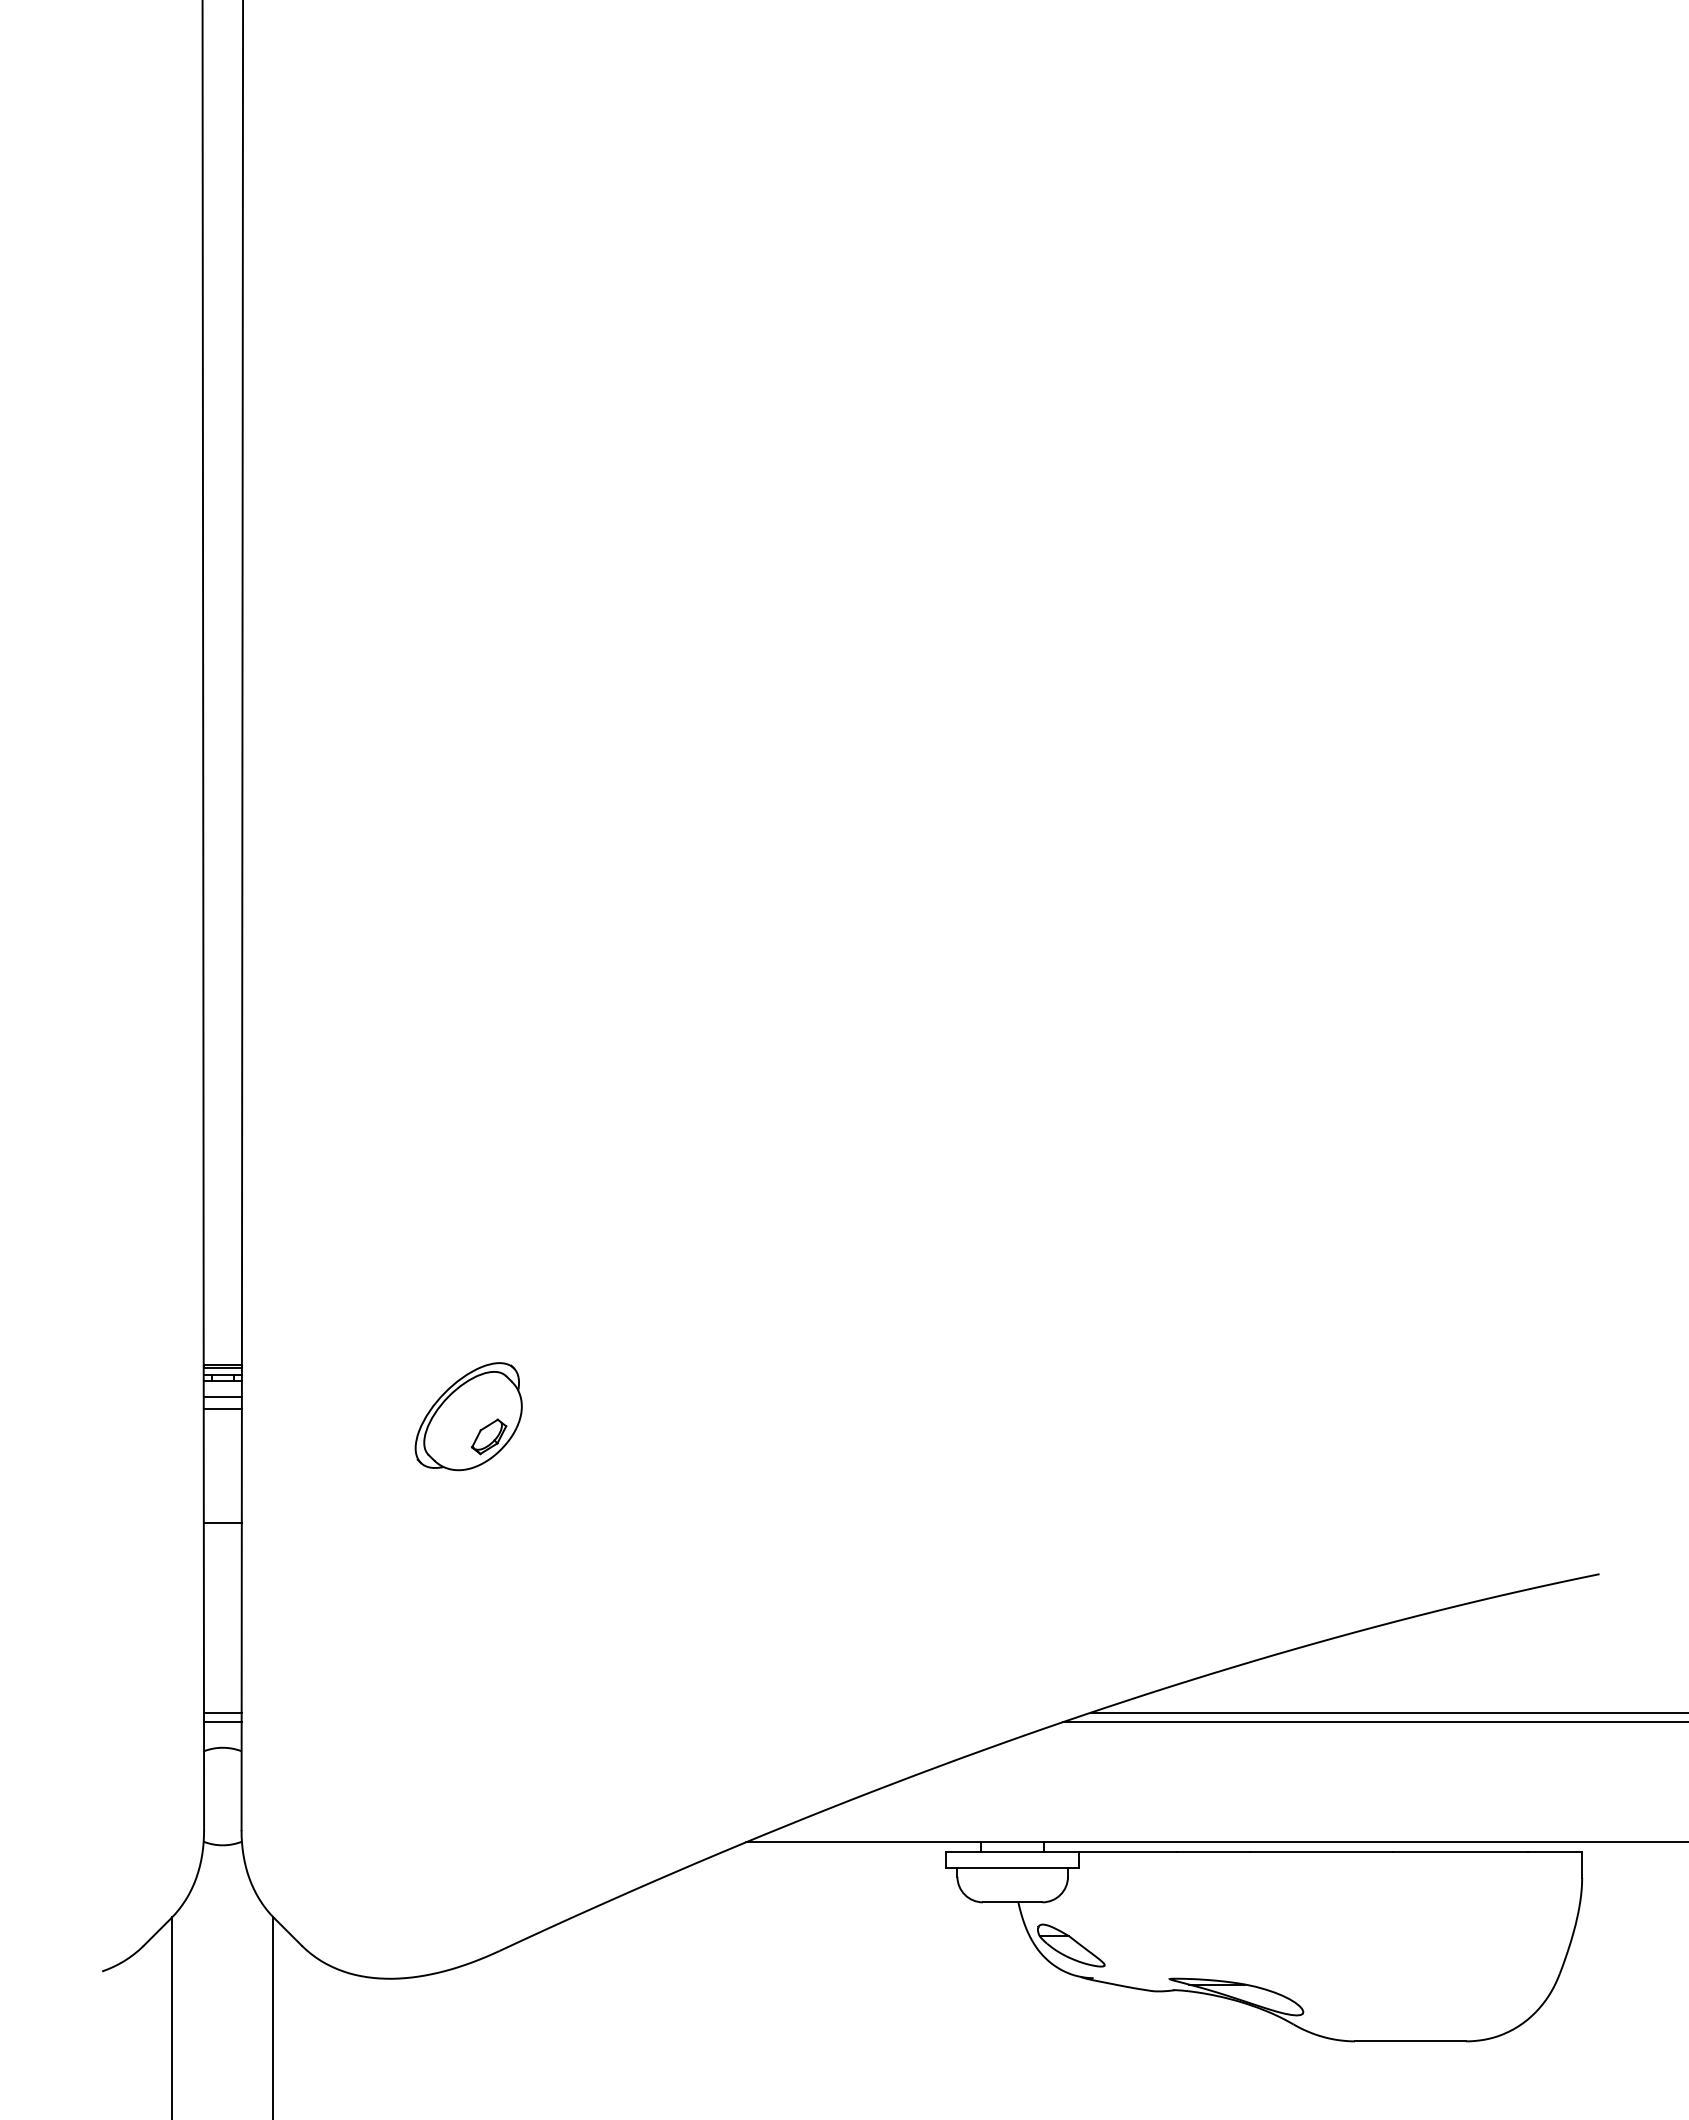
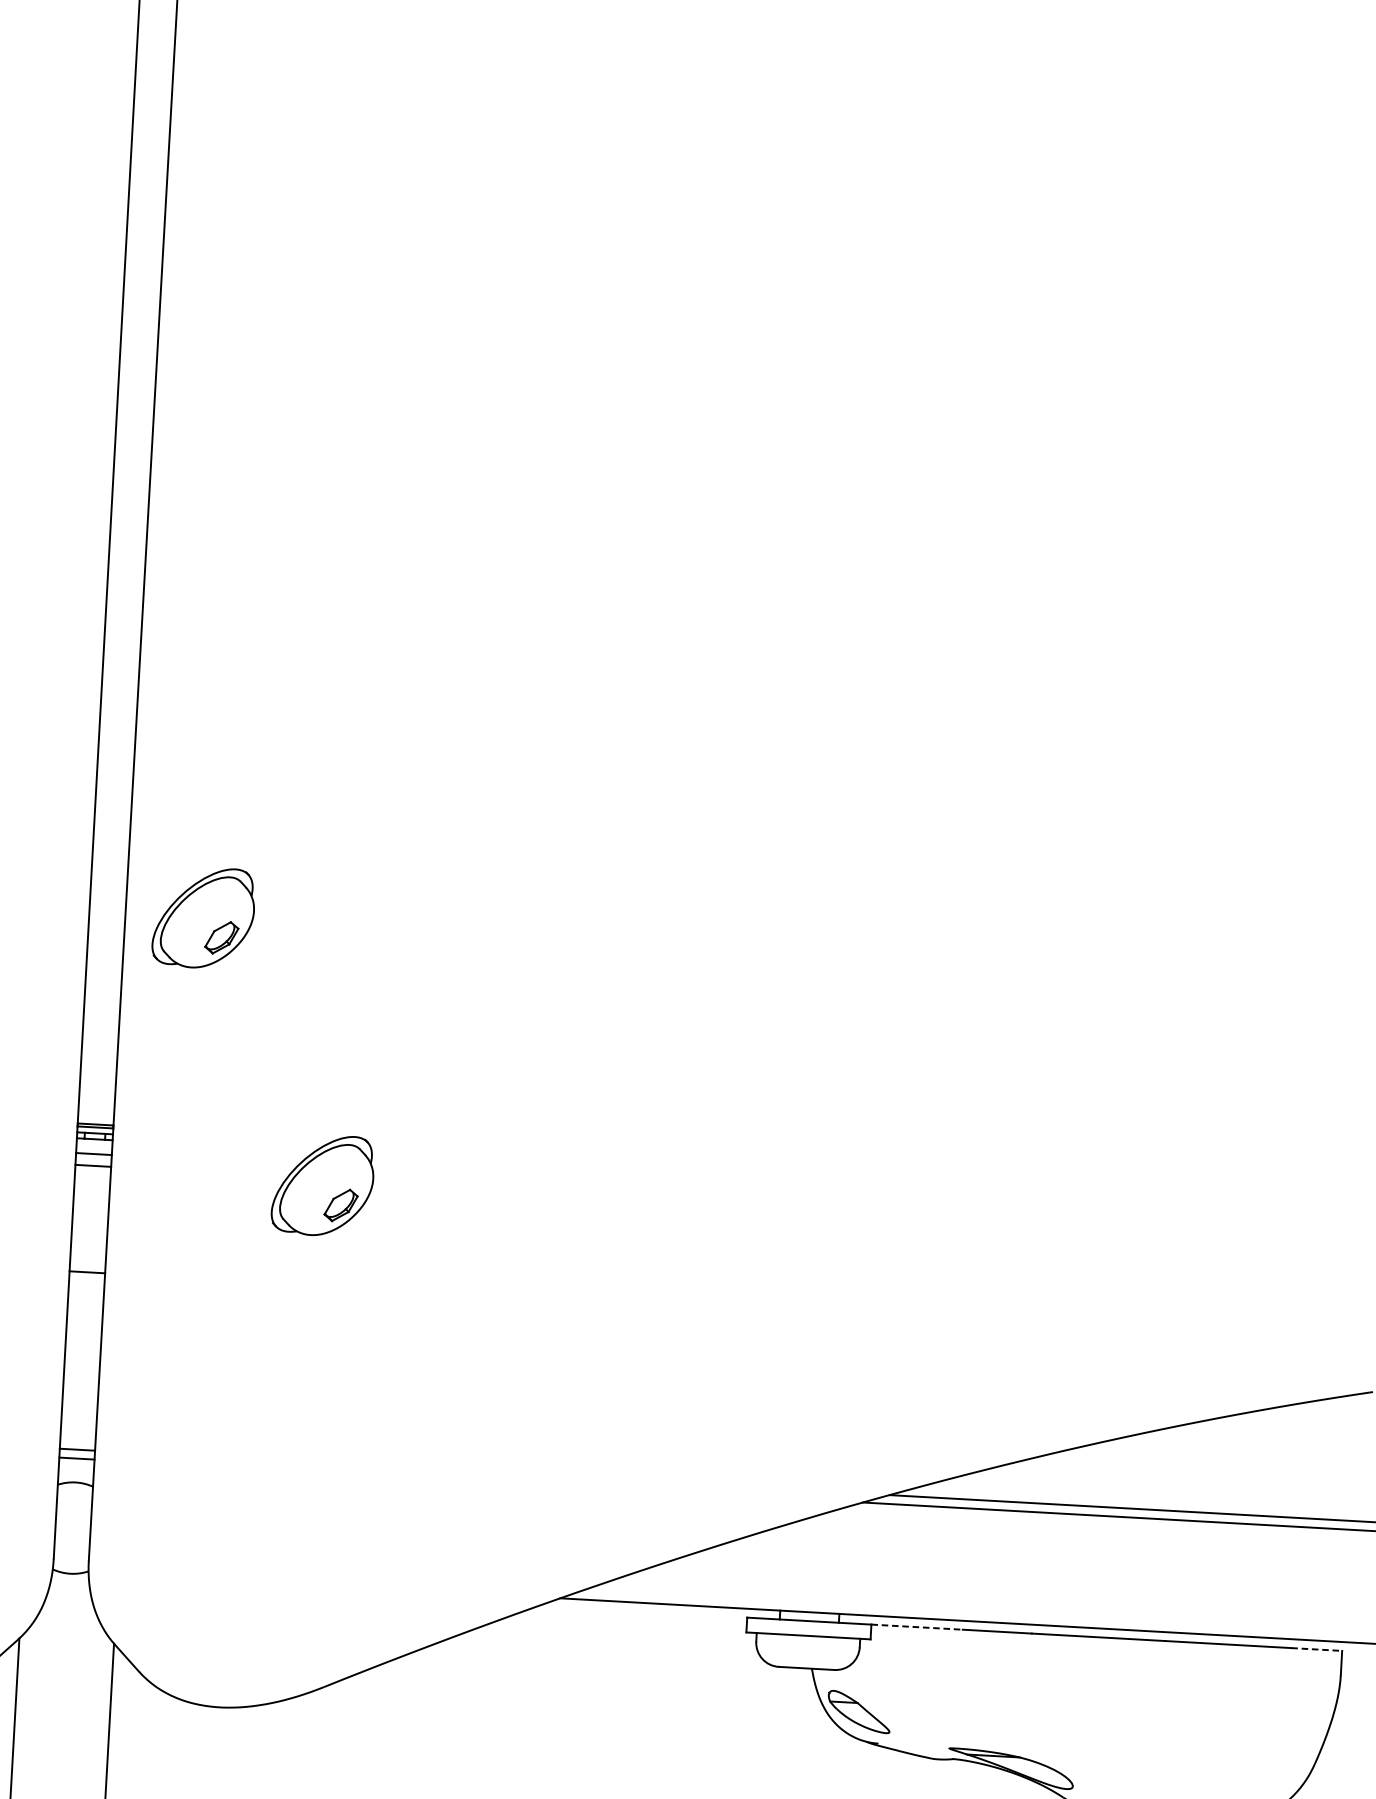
part: (325, 1138) -> (203, 917), added
line: (1127, 1851) -> (916, 1626), solid -> dashed
line: (1555, 1851) -> (1317, 1649), solid -> dashed

